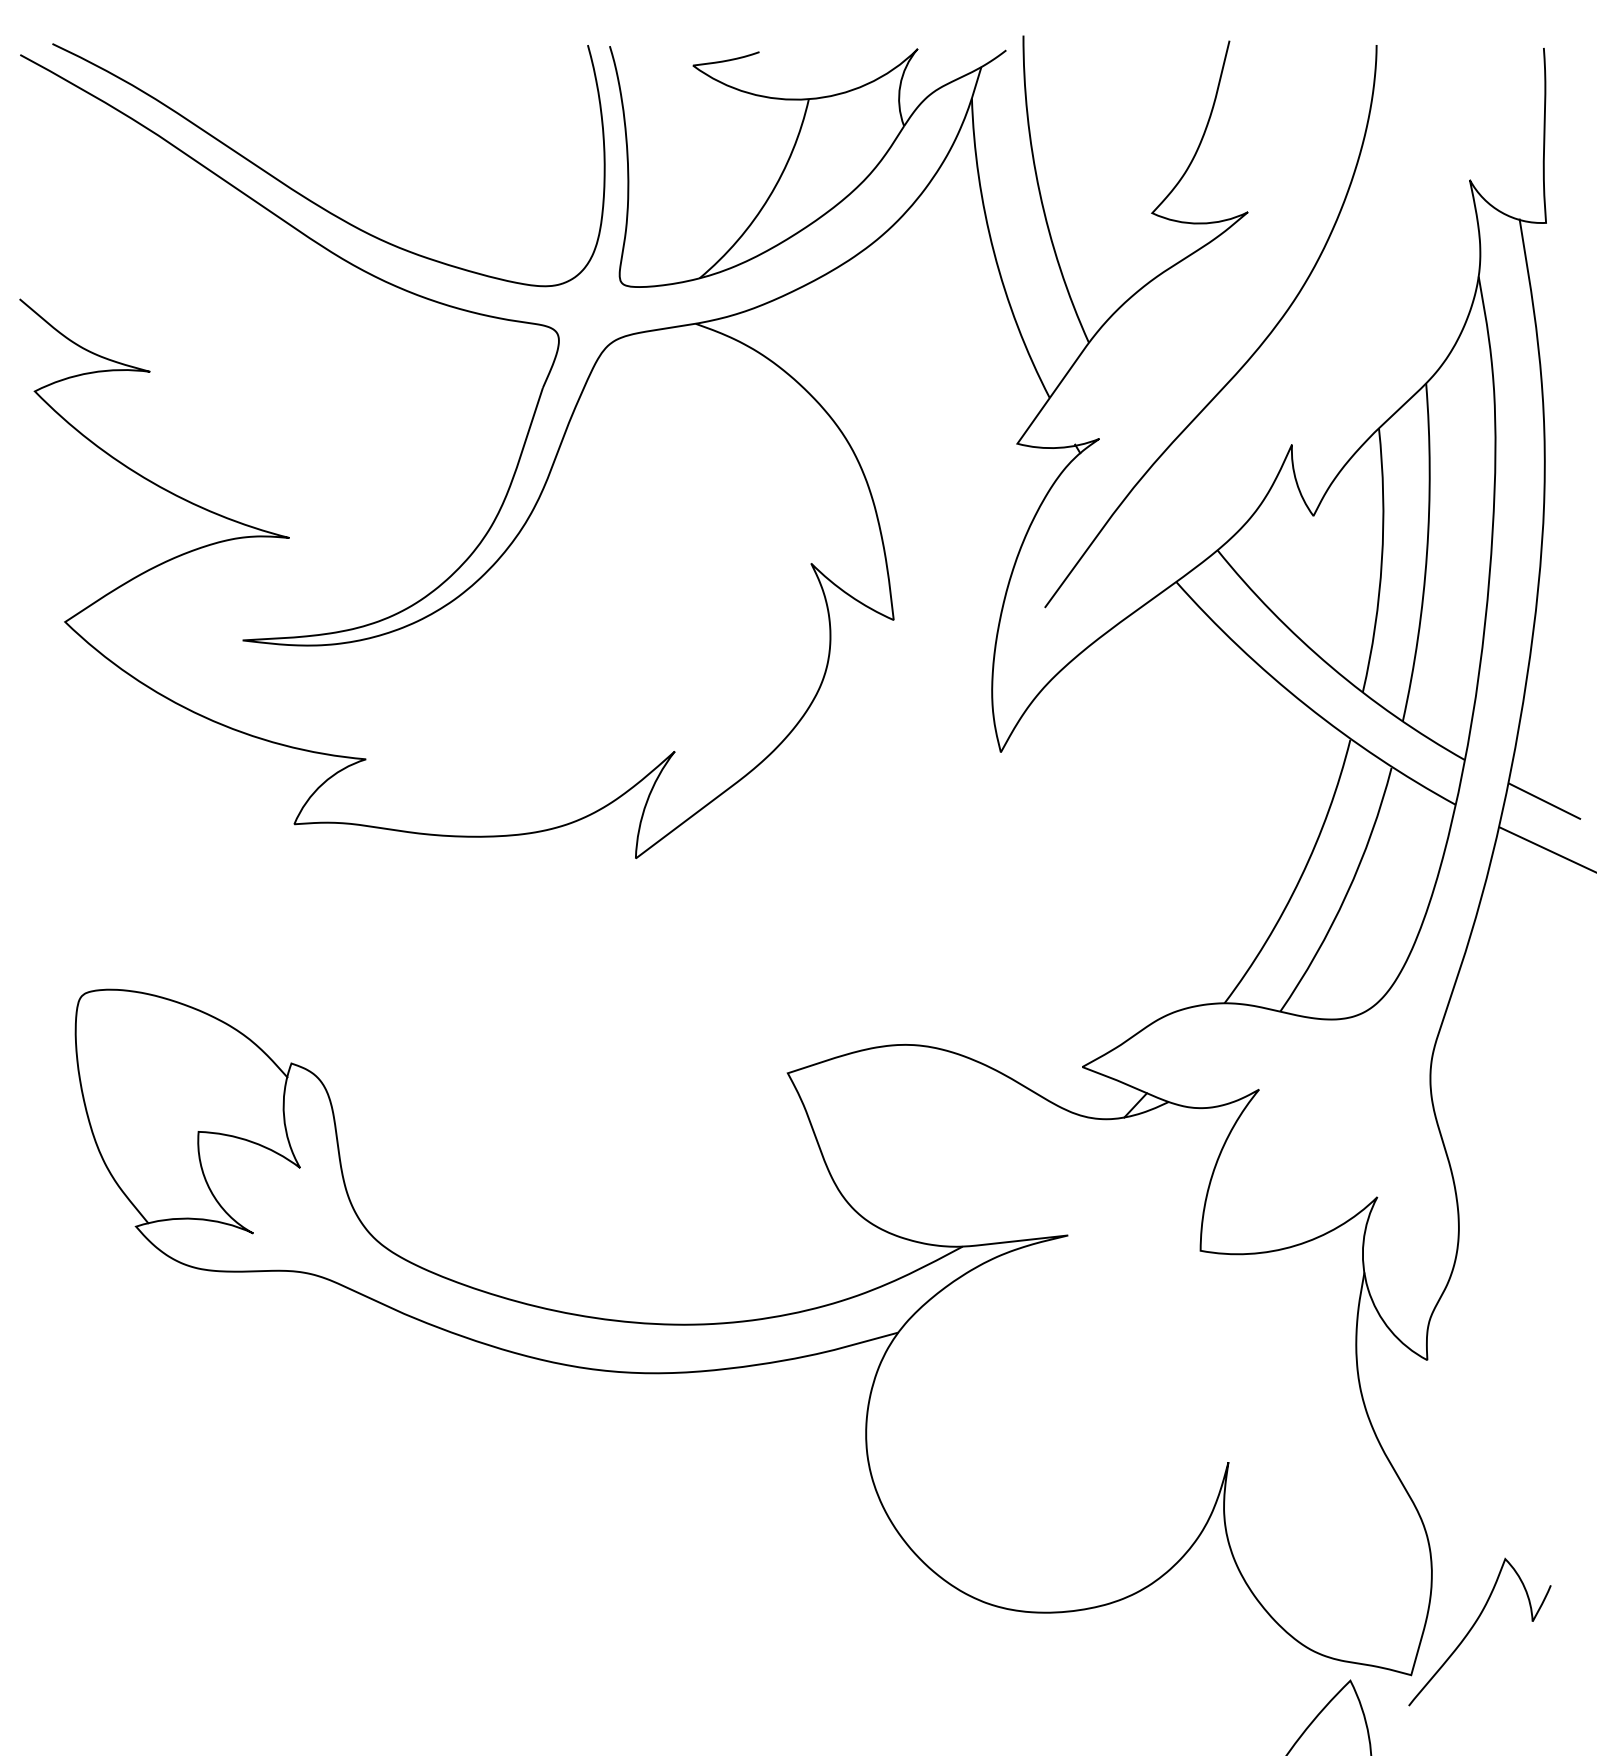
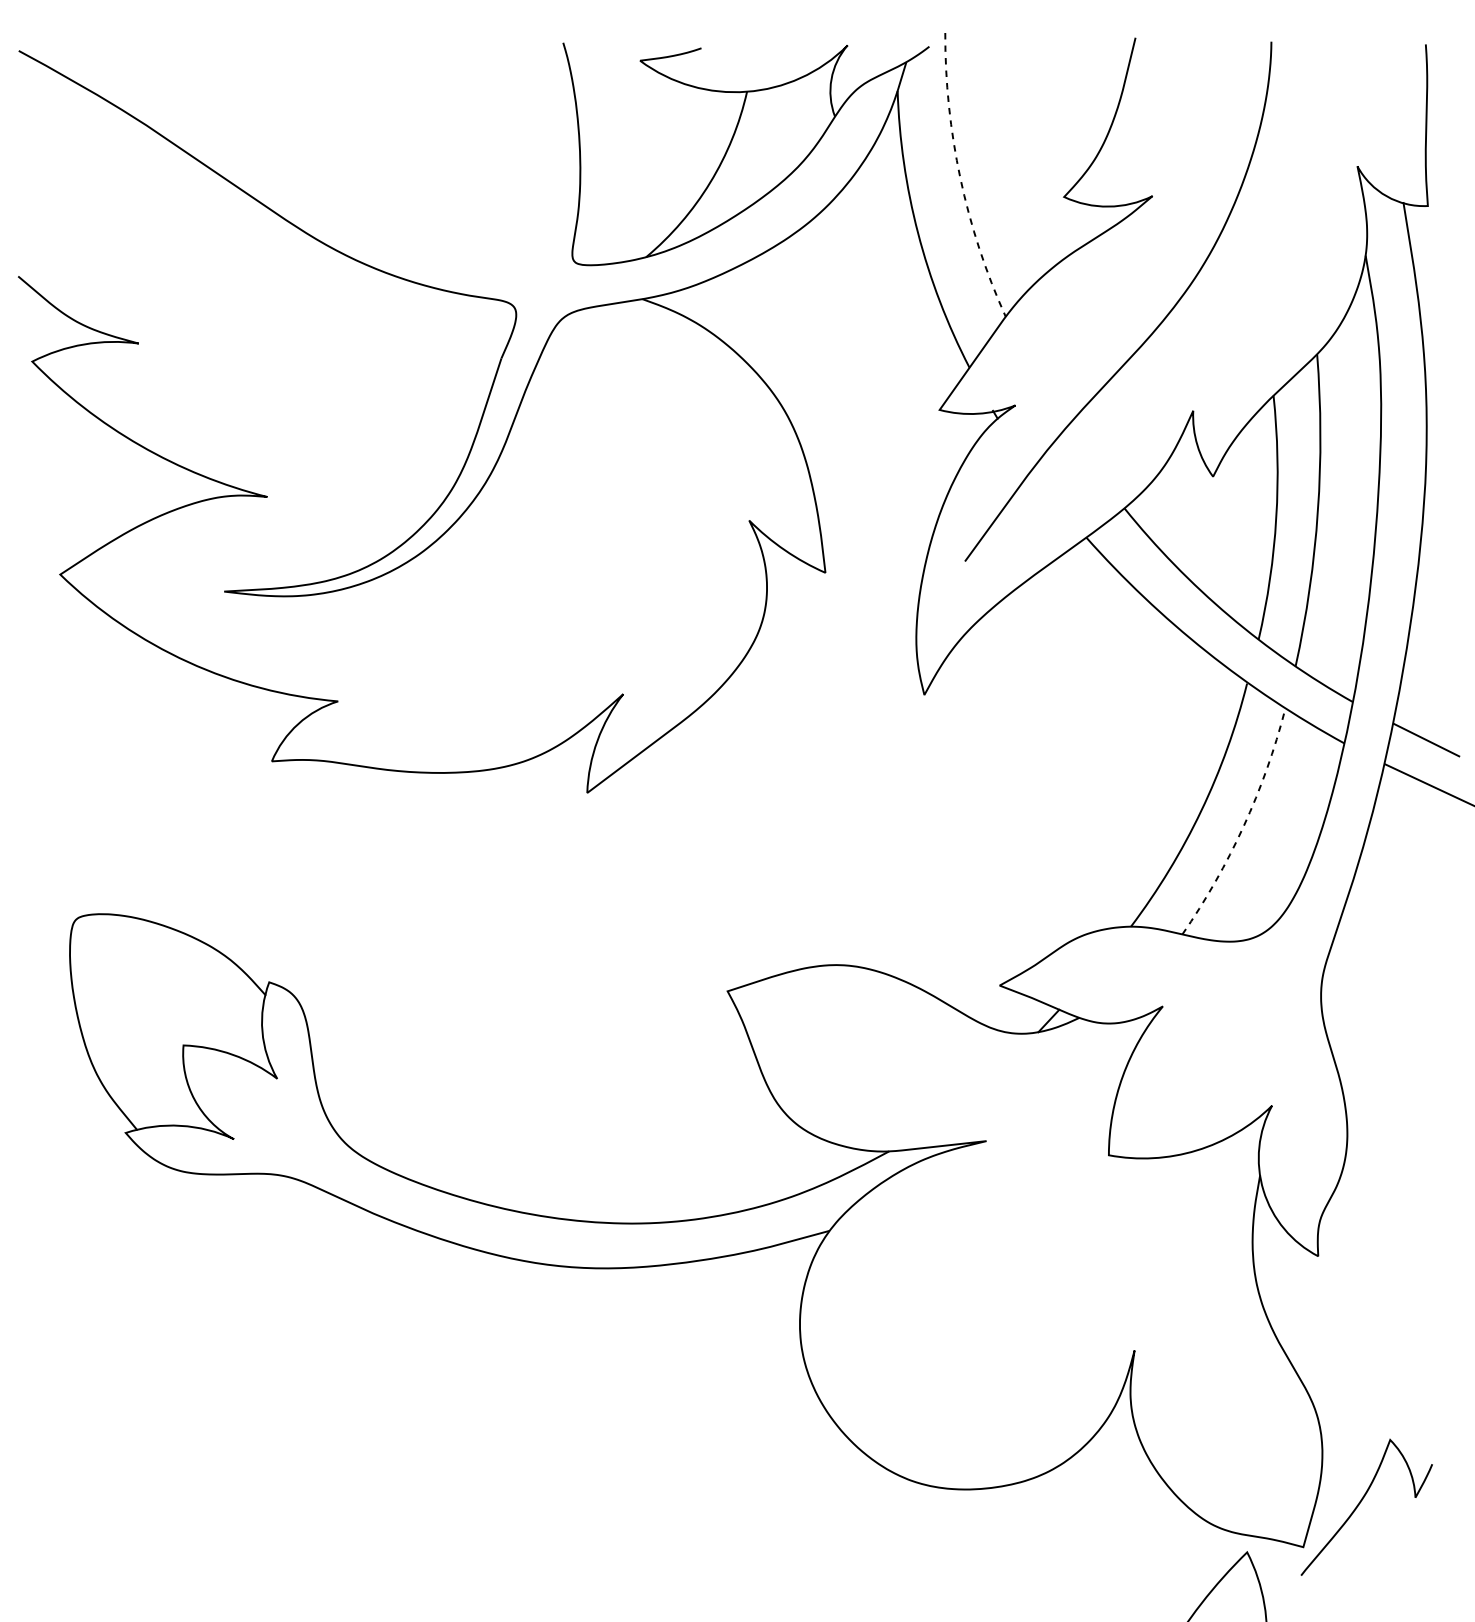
arc: (1039, 192) -> (960, 177), solid -> dashed
curve: (307, 197) -> (284, 182), removed
arc: (1346, 894) -> (1243, 826), solid -> dashed

